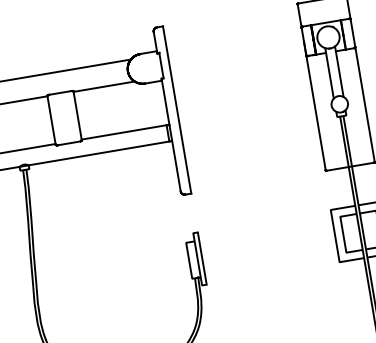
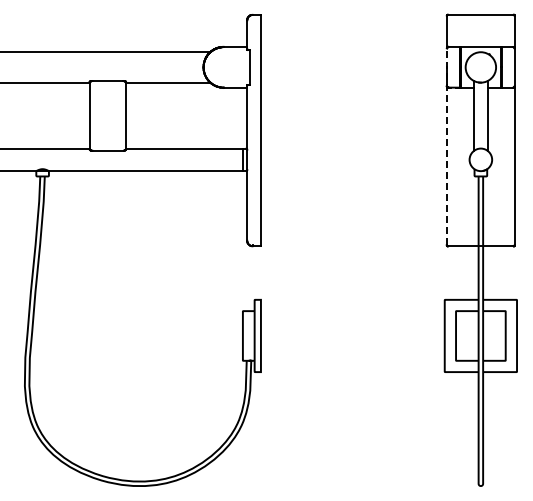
line: (314, 98) -> (447, 146), solid -> dashed

